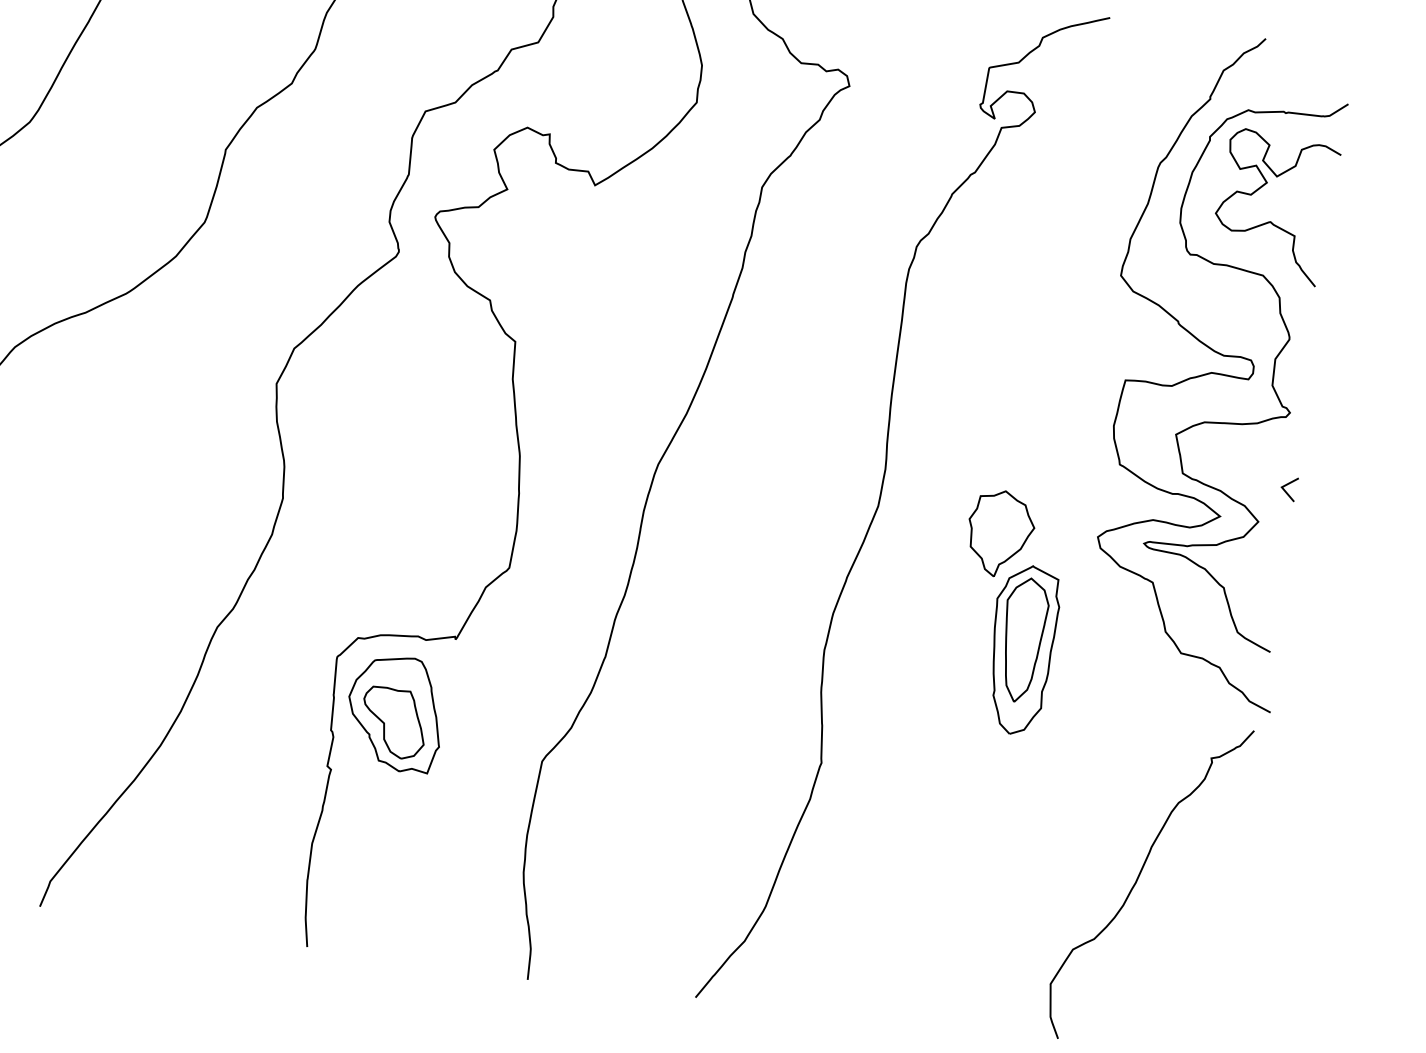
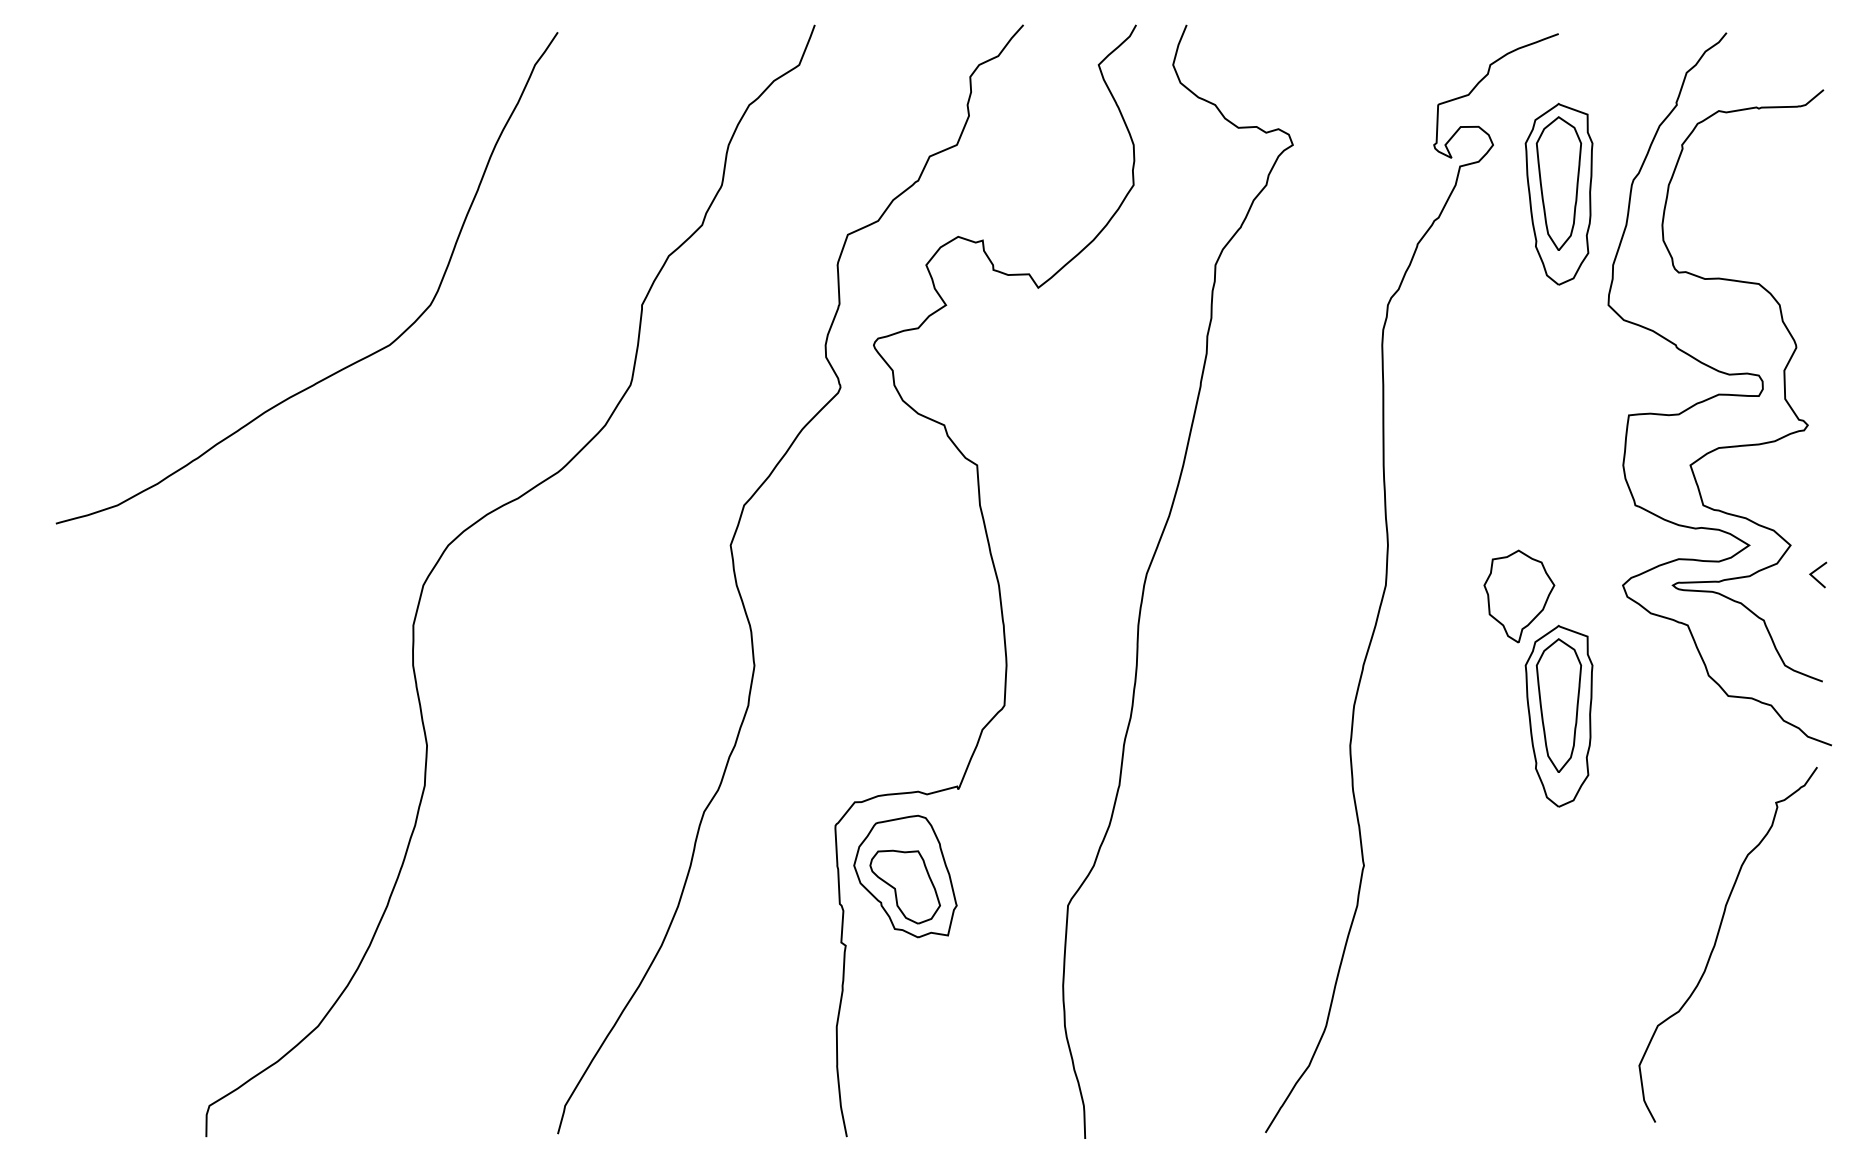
part: (1089, 165) -> (1558, 193), added
curve: (1271, 221) -> (1759, 225), removed
line: (1289, 484) -> (1817, 570), moved

